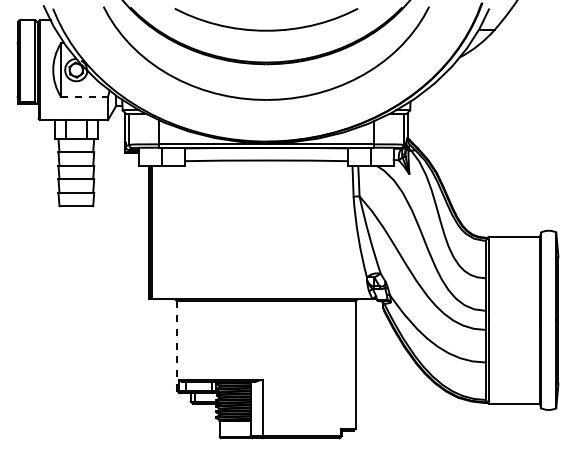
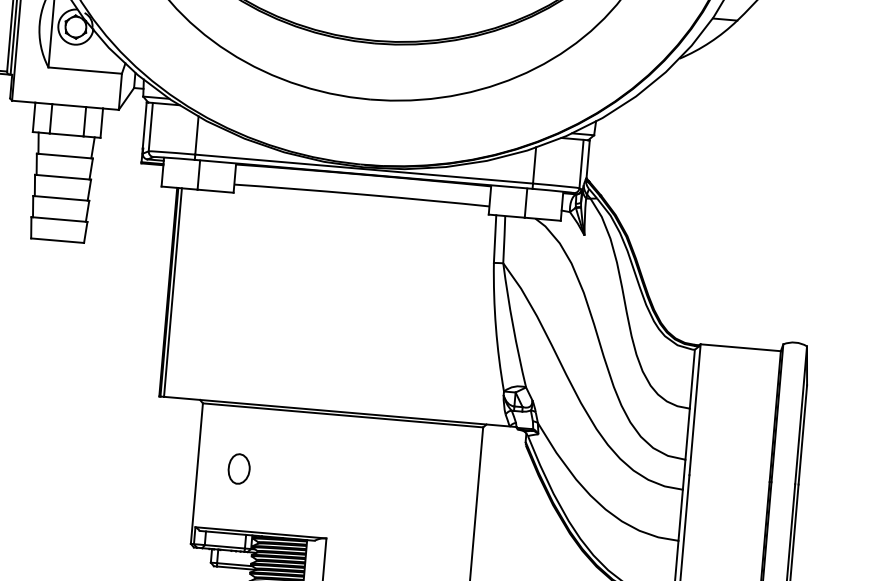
line: (85, 97) -> (86, 71), dashed -> solid
part: (203, 340) -> (239, 468), added
line: (177, 346) -> (197, 474), dashed -> solid

